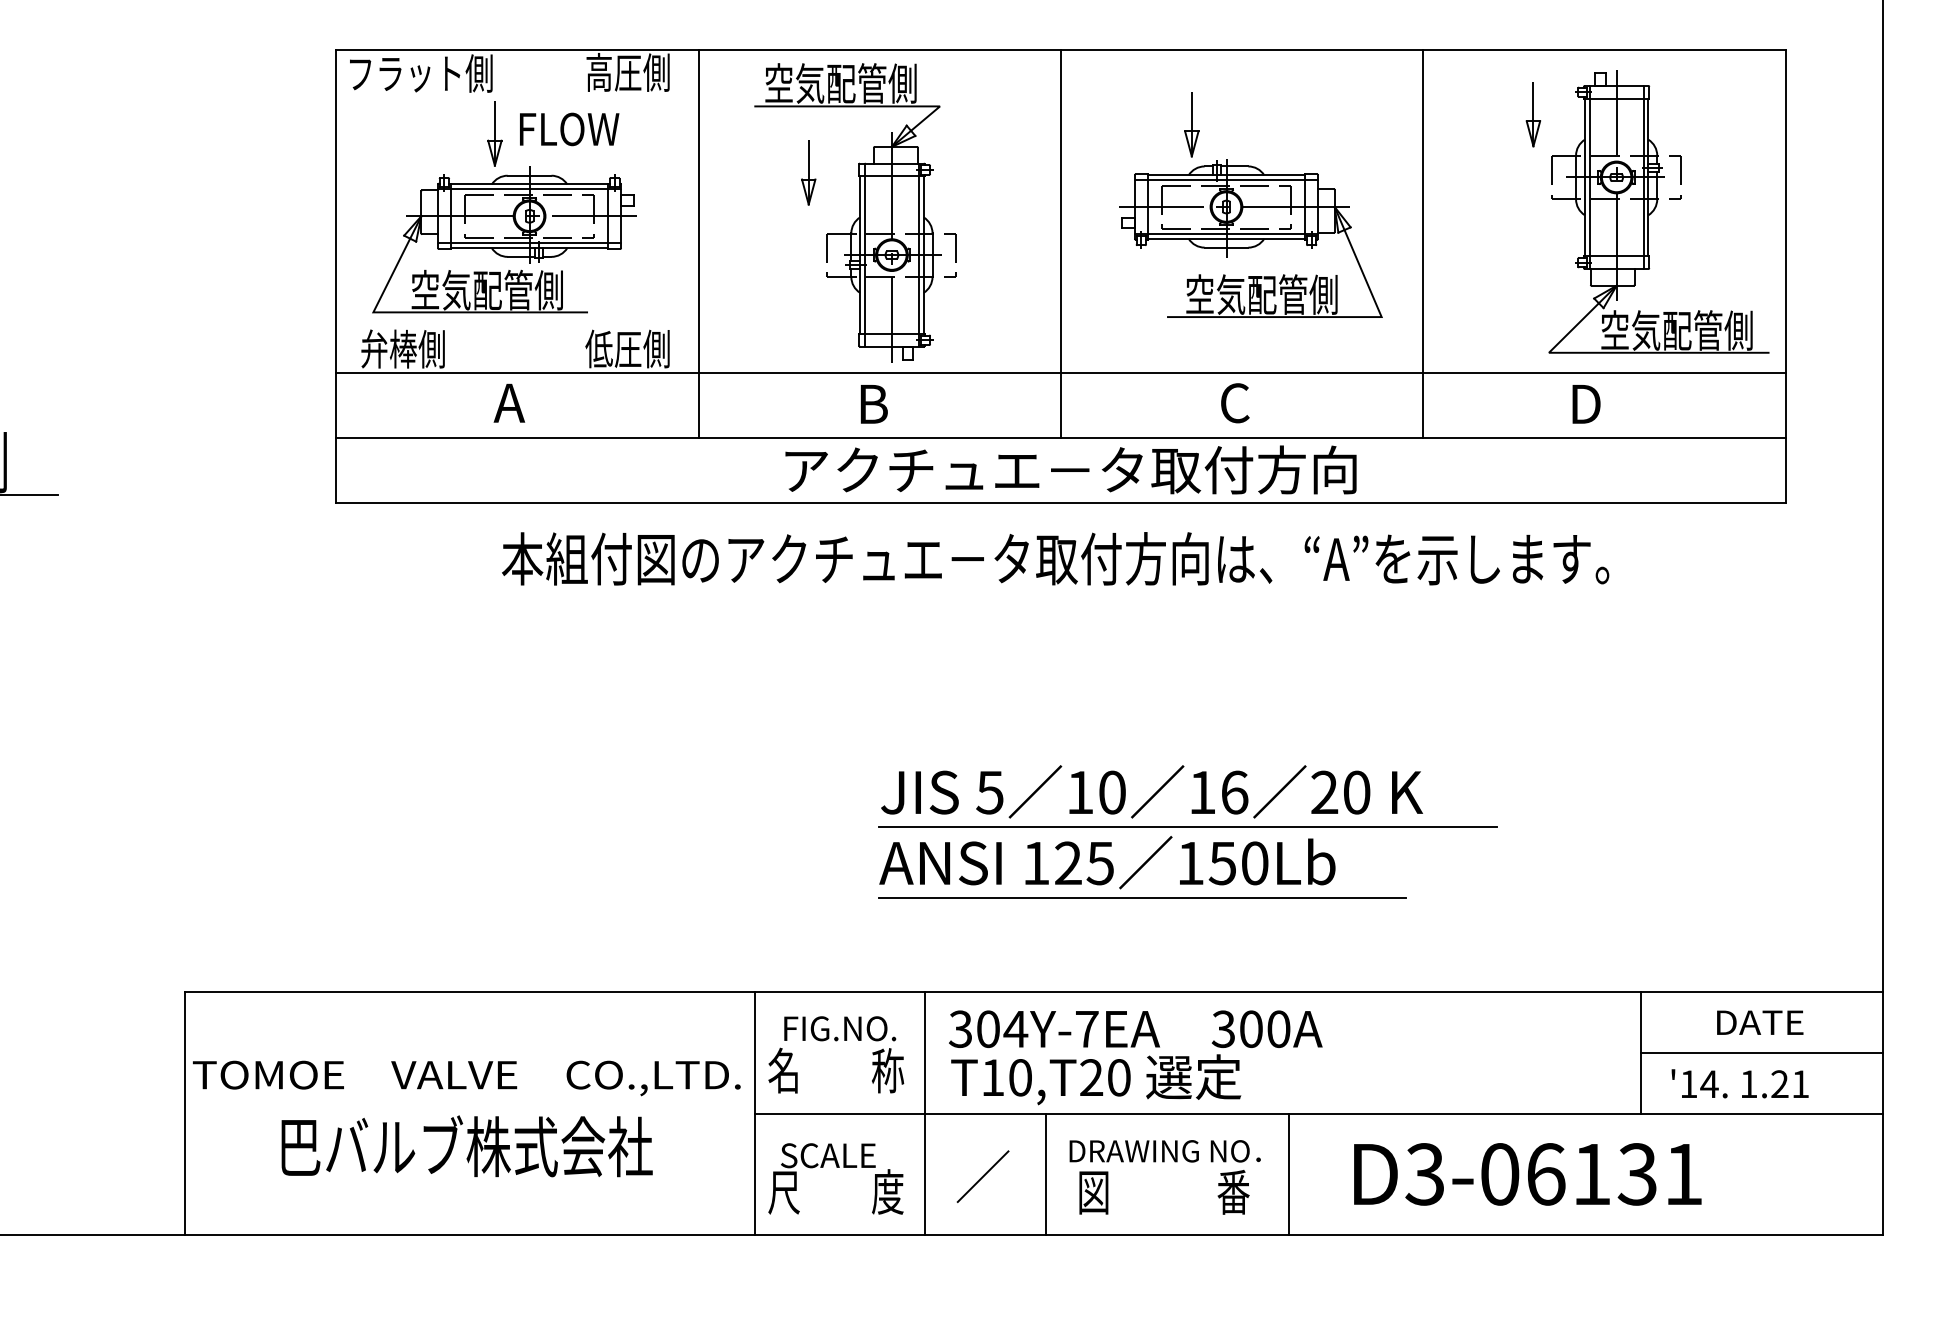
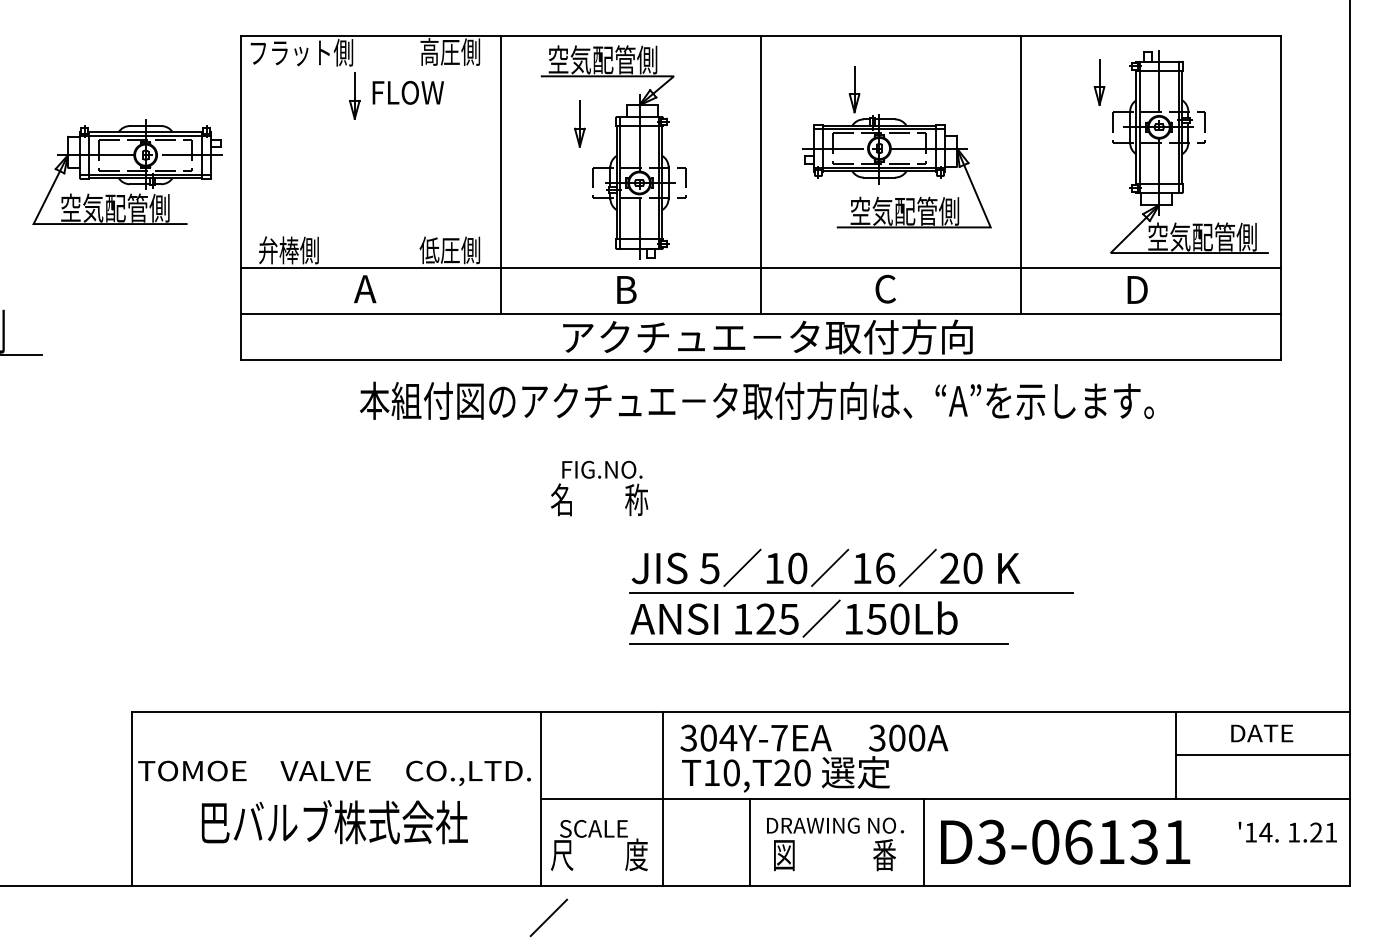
part: (504, 239) -> (127, 171), moved
text: (836, 1054) -> (599, 488), moved
text: (1739, 1082) -> (1287, 831), moved
text: (1527, 1173) -> (1065, 841), moved
line: (982, 1176) -> (548, 917), moved

